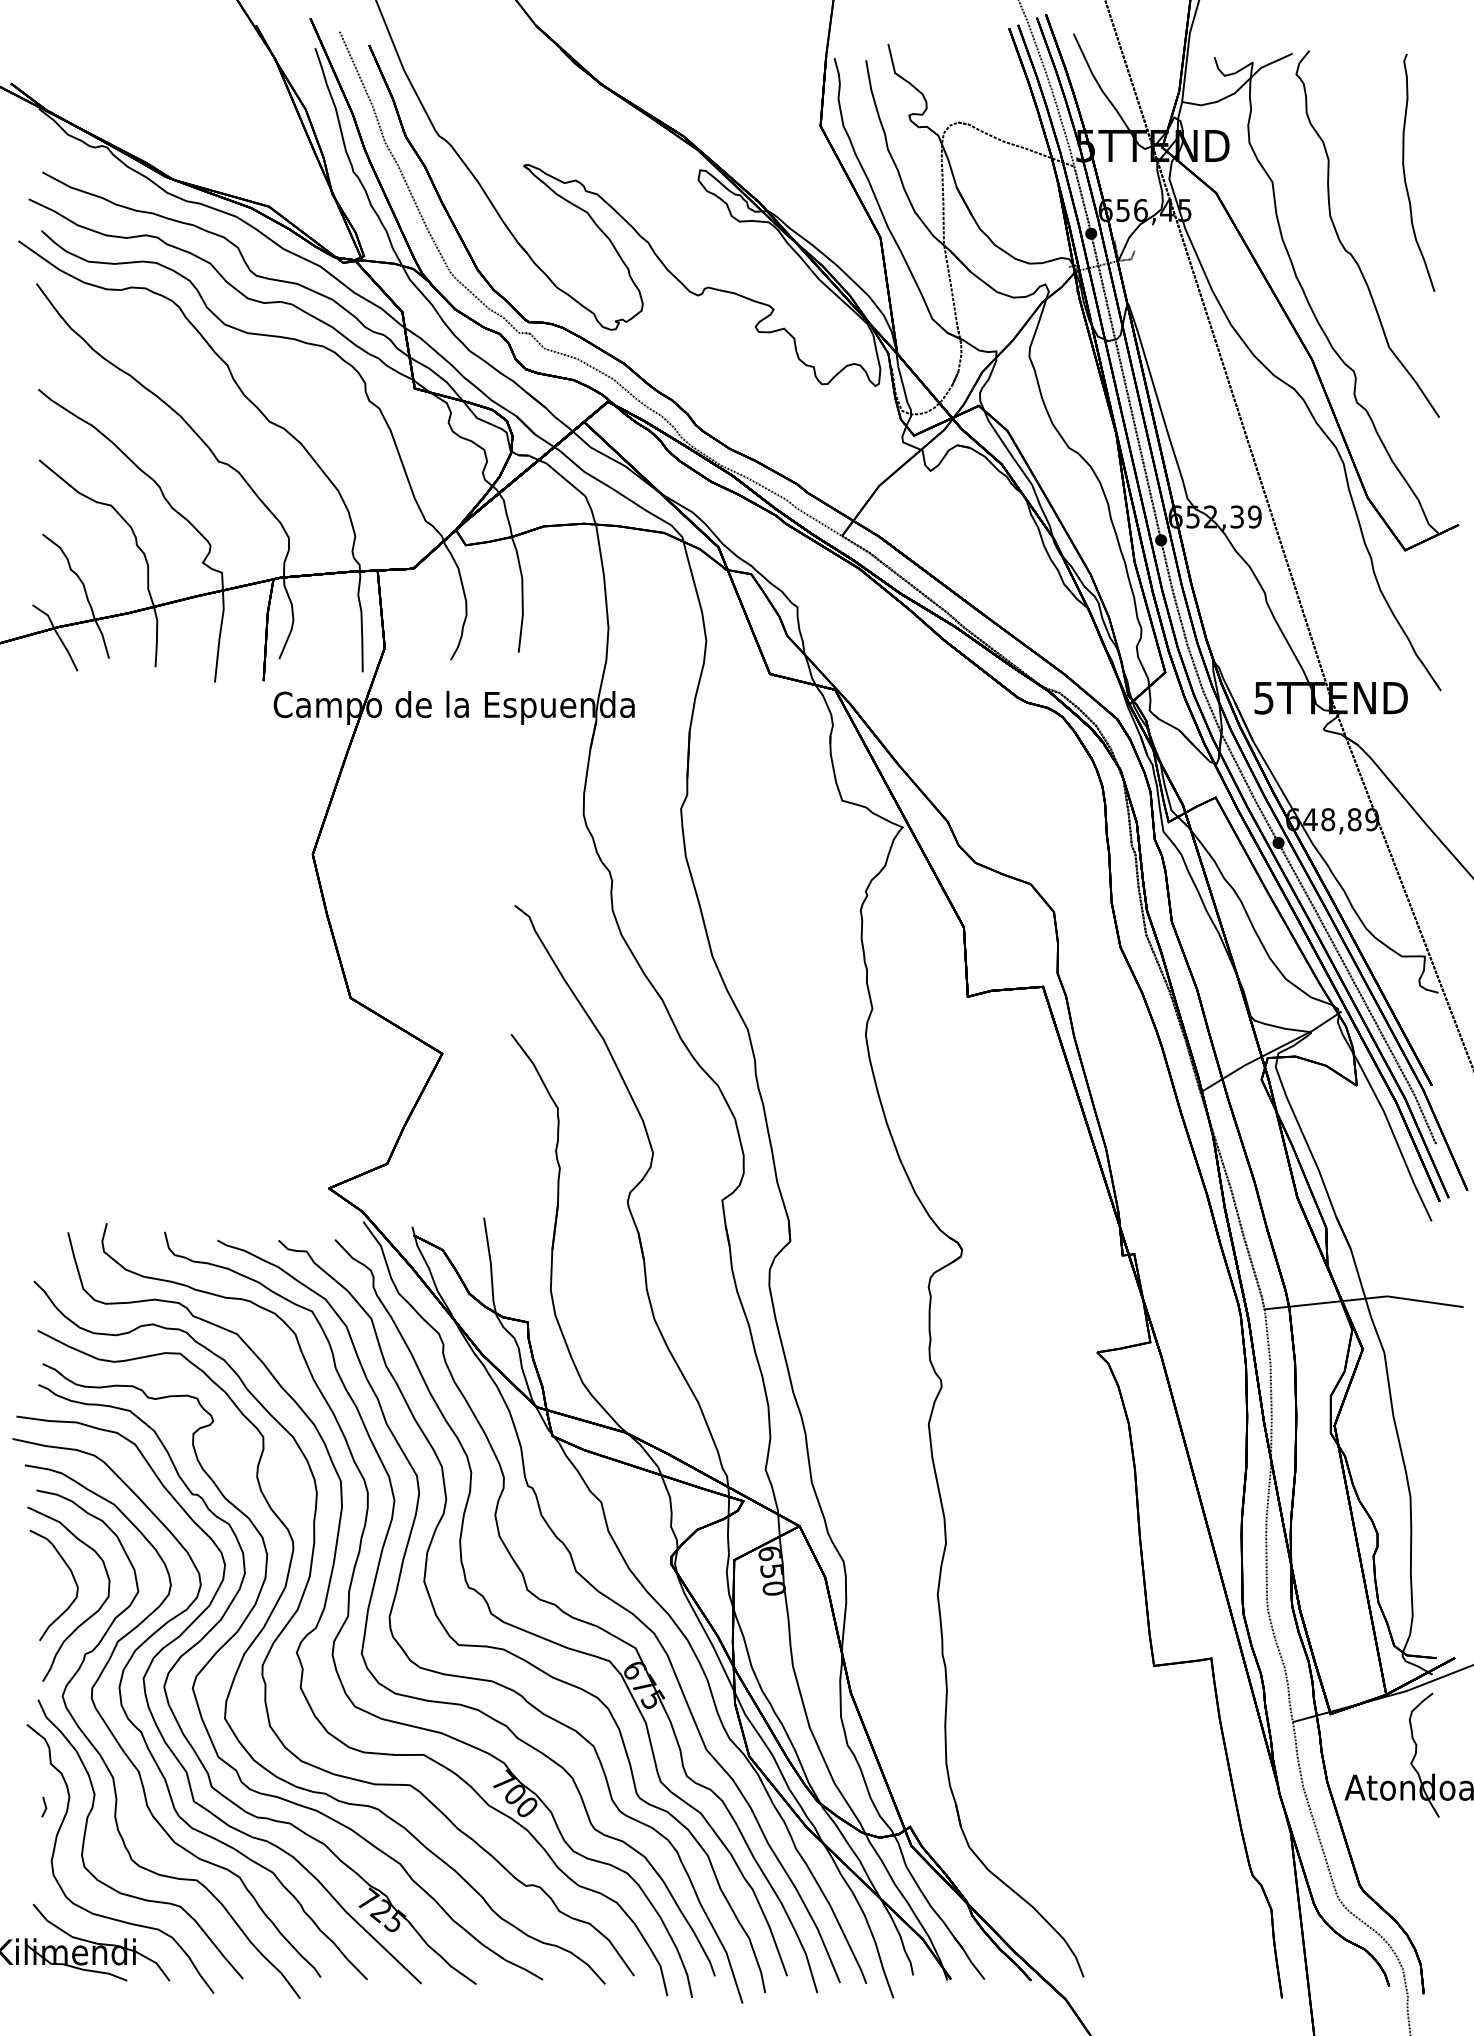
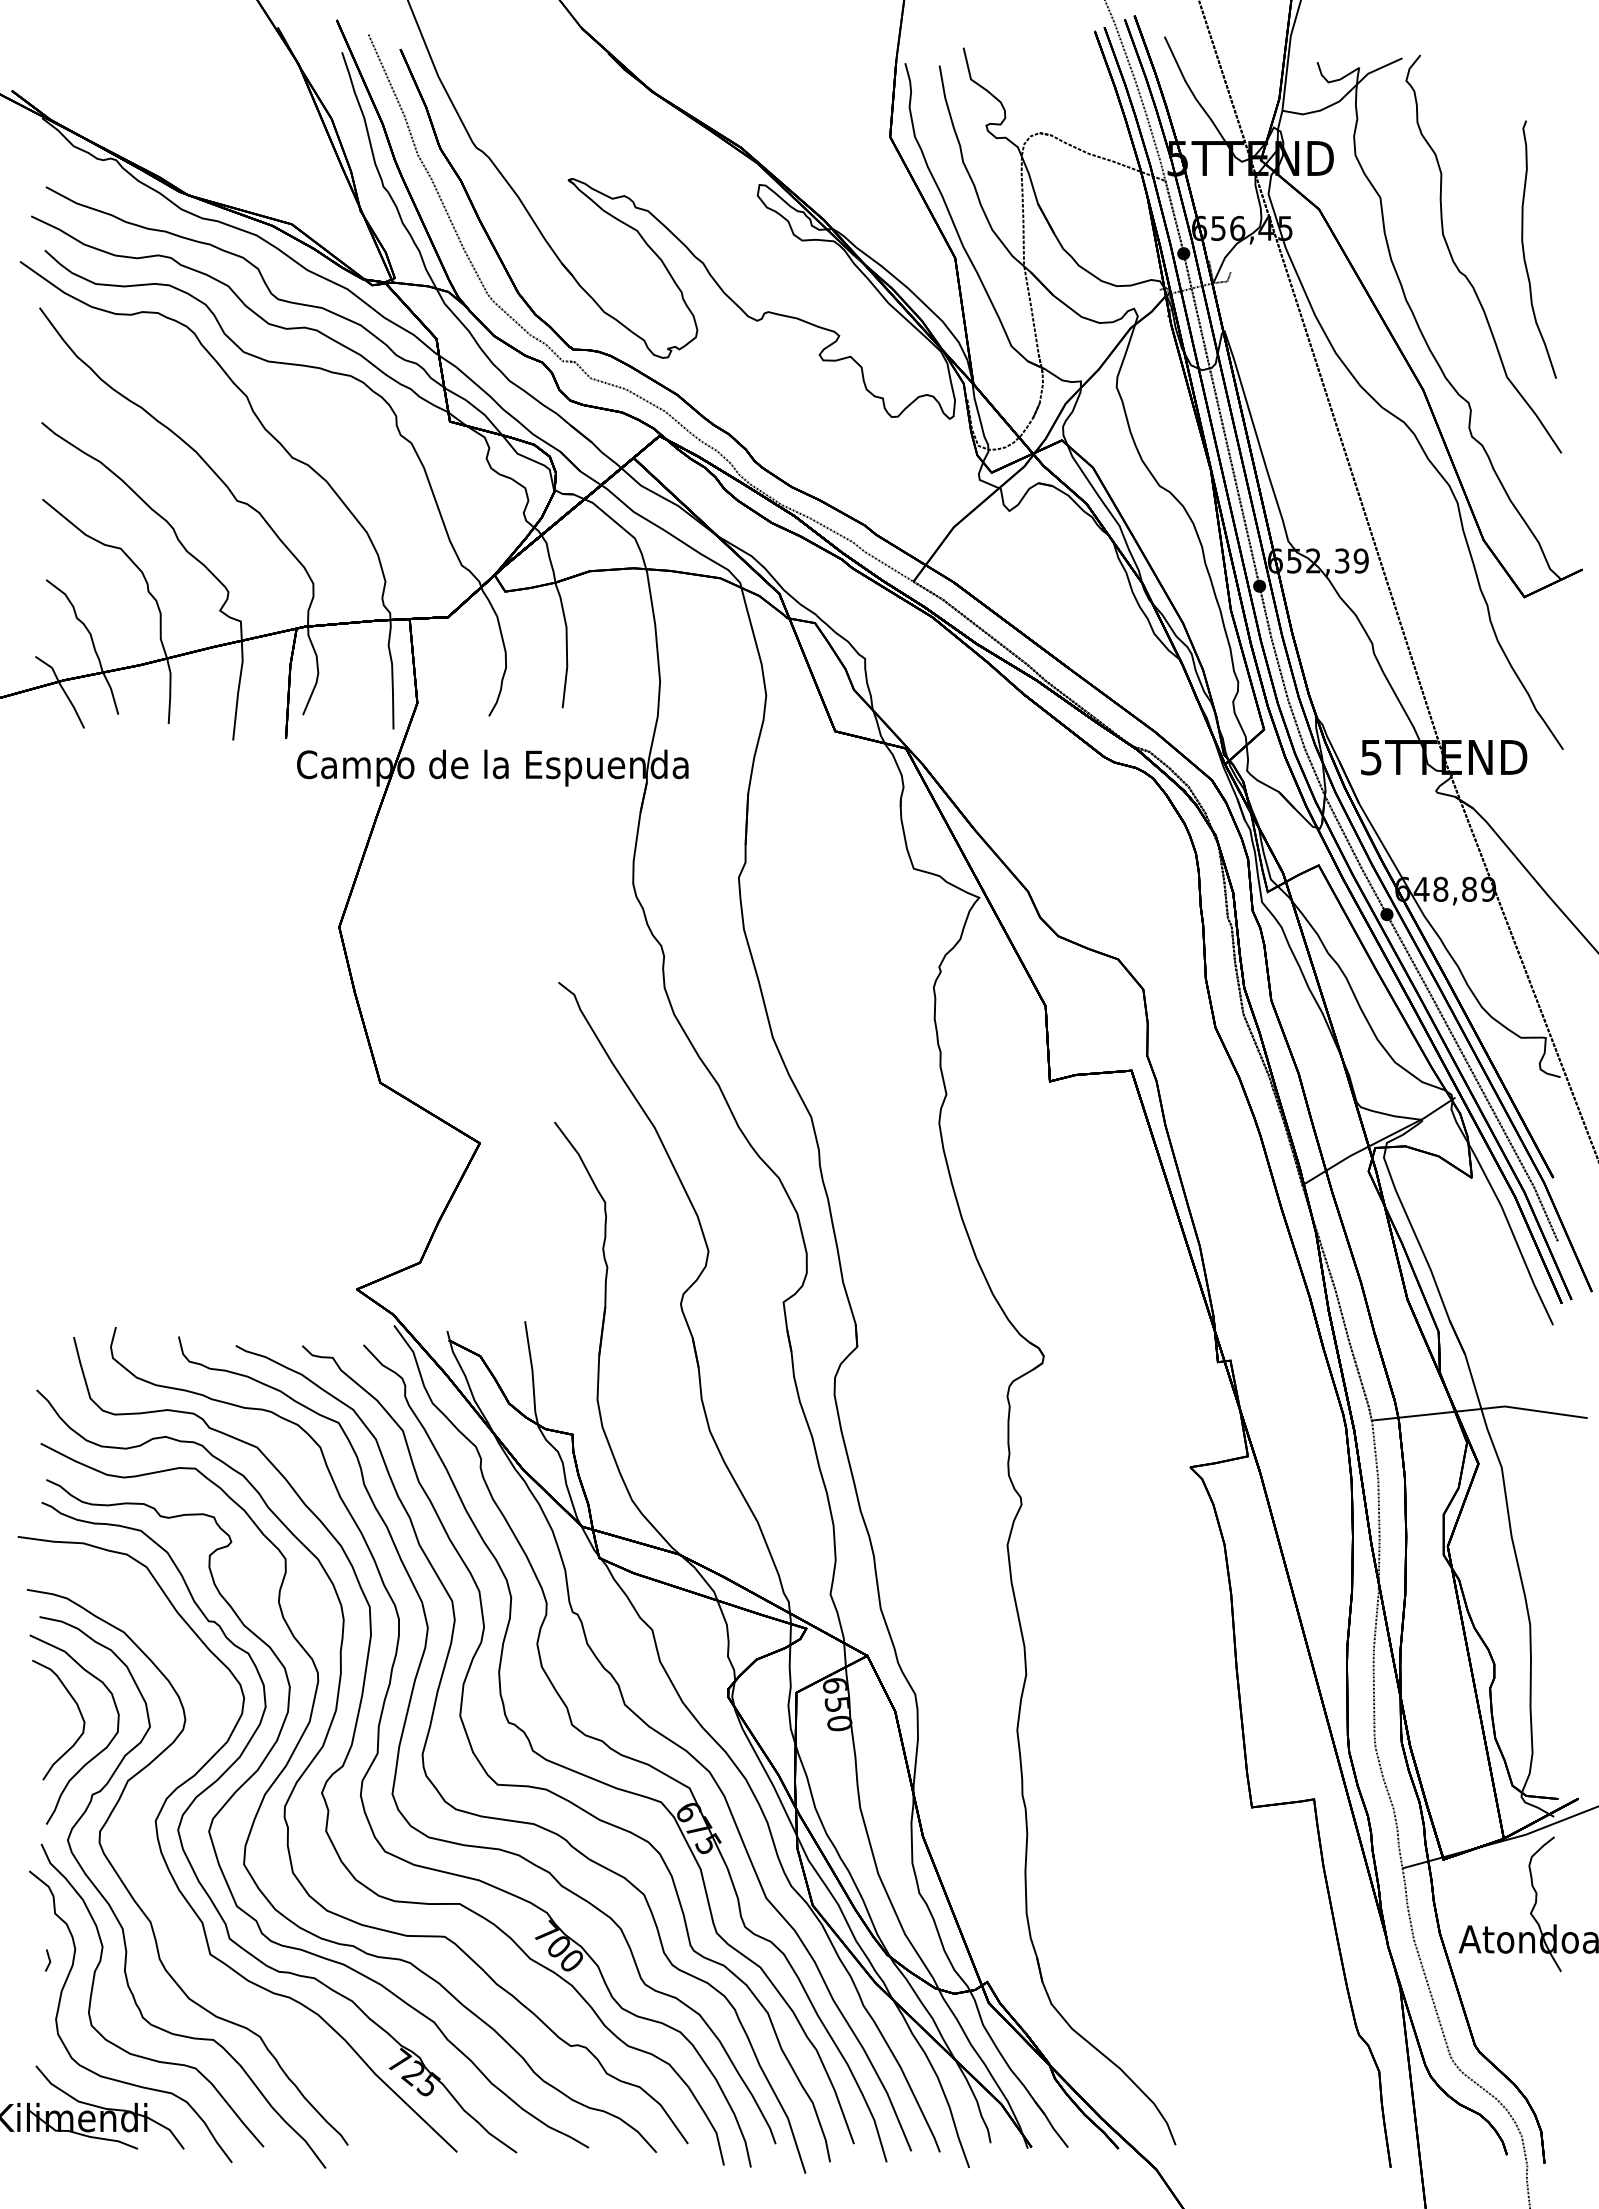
curve: (1405, 172) -> (1524, 249), moved
part: (142, 1732) -> (154, 1879), removed

